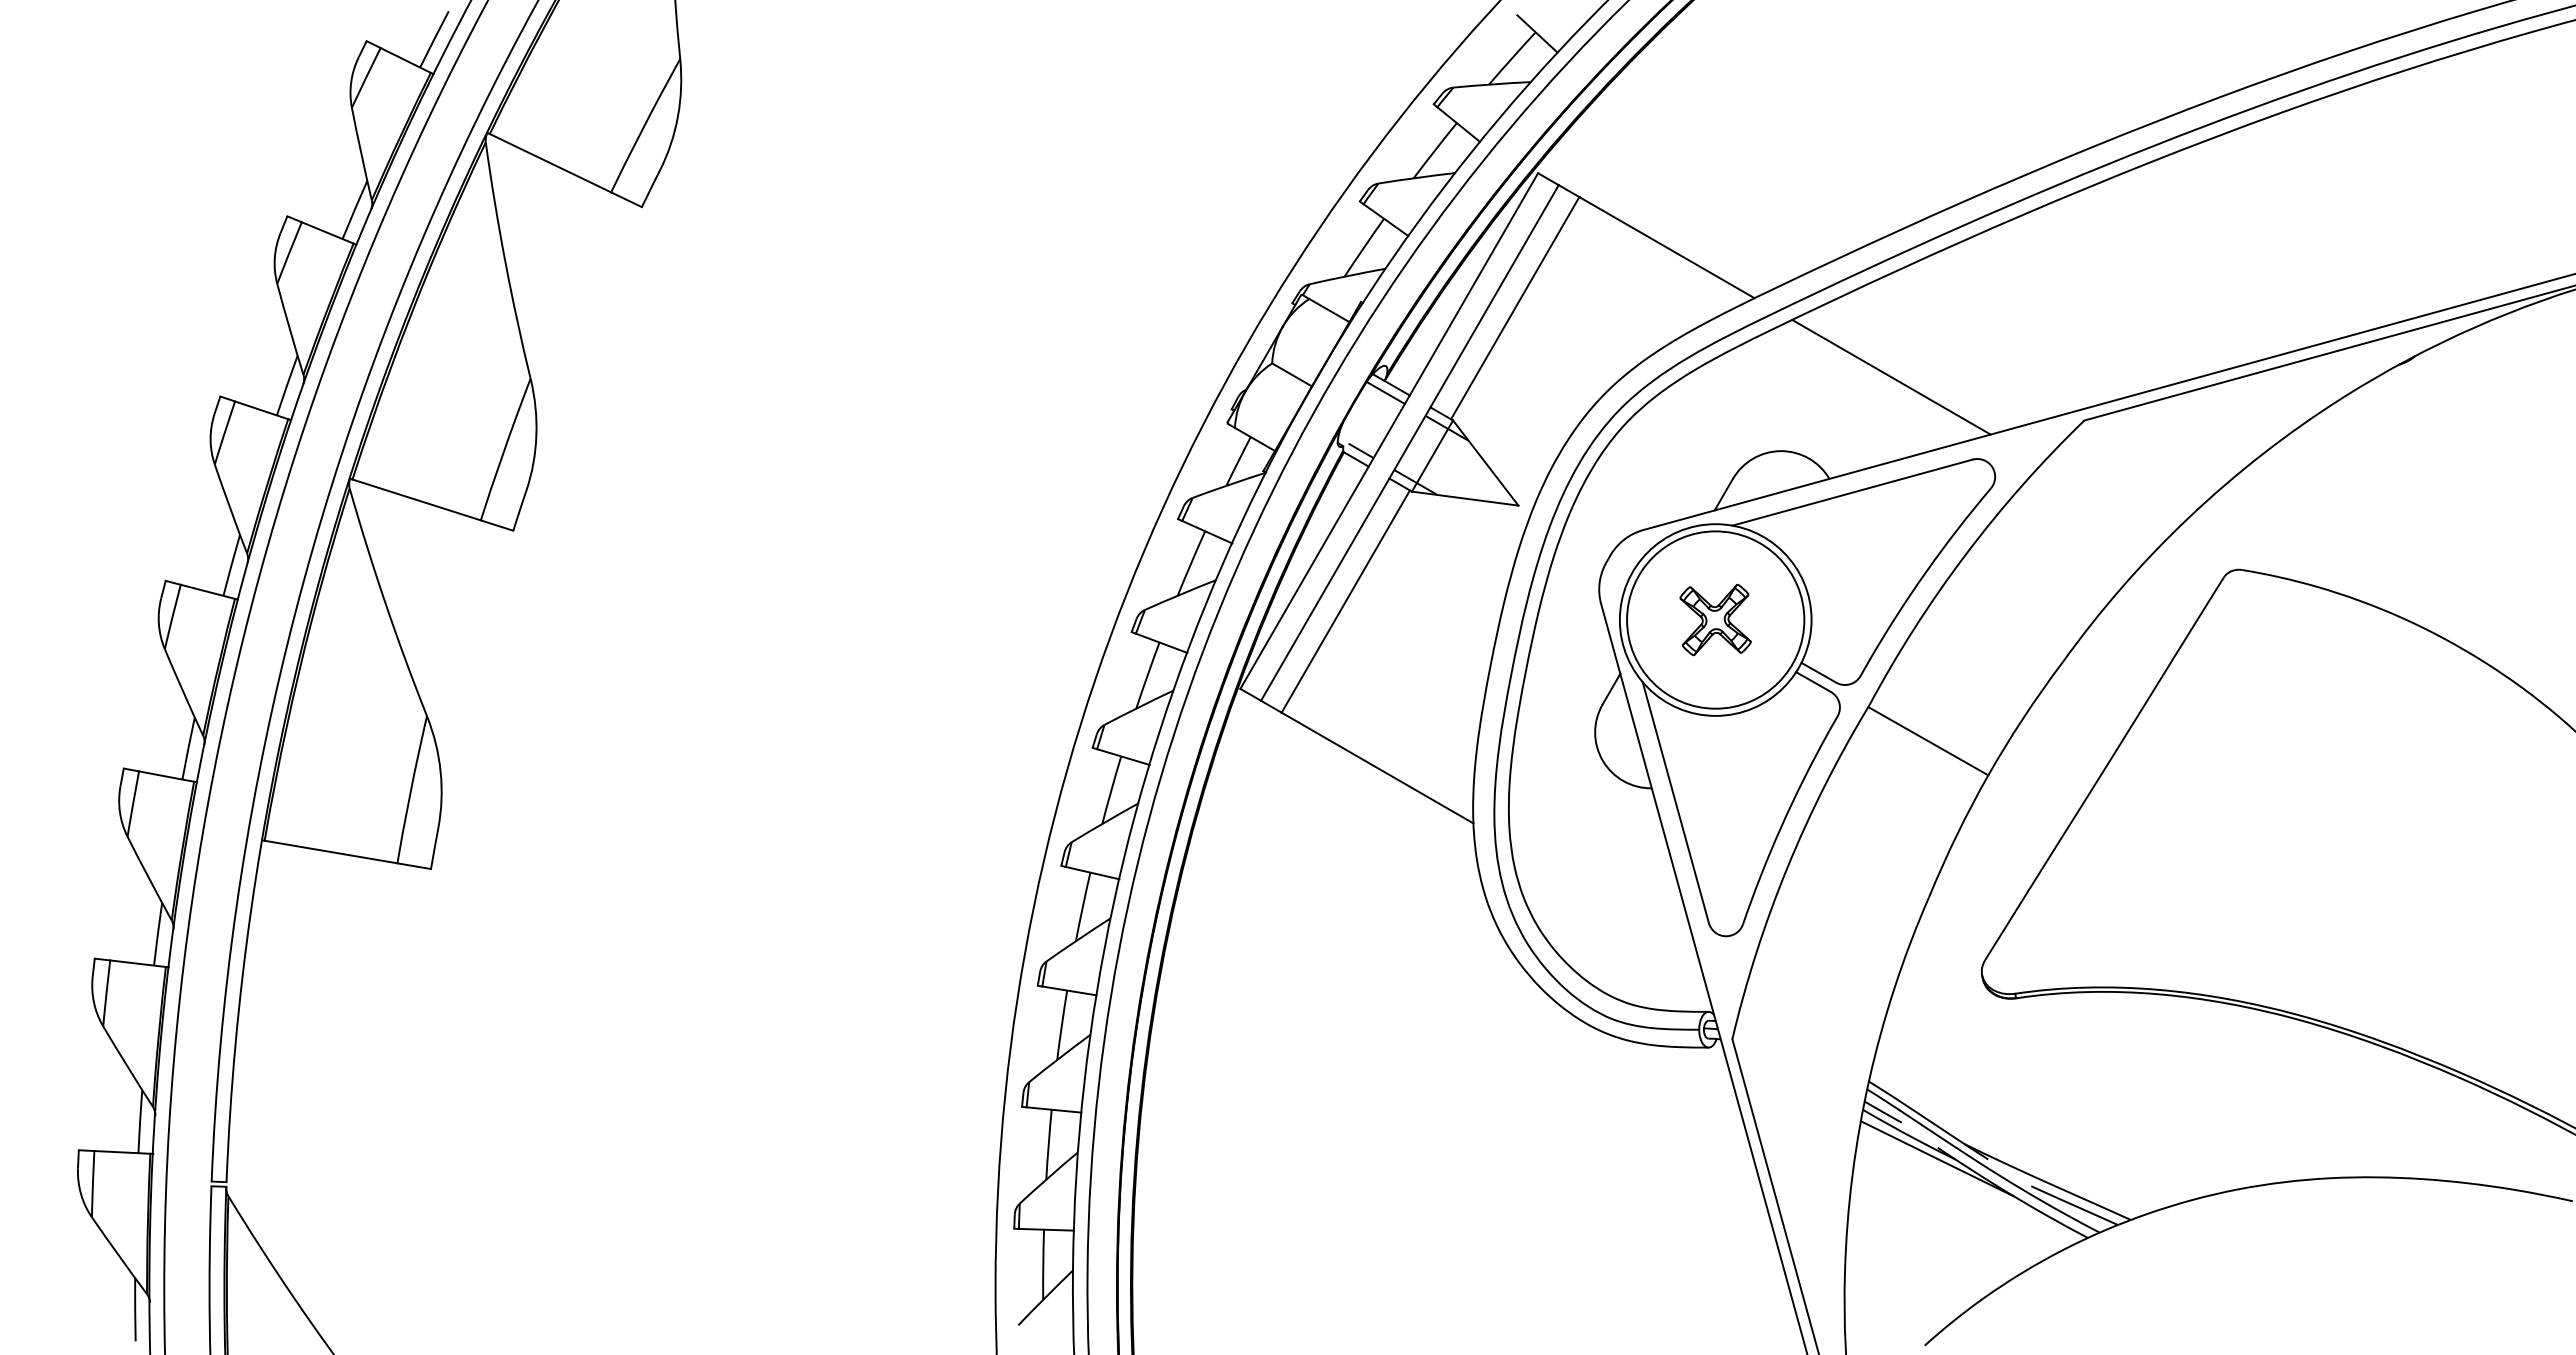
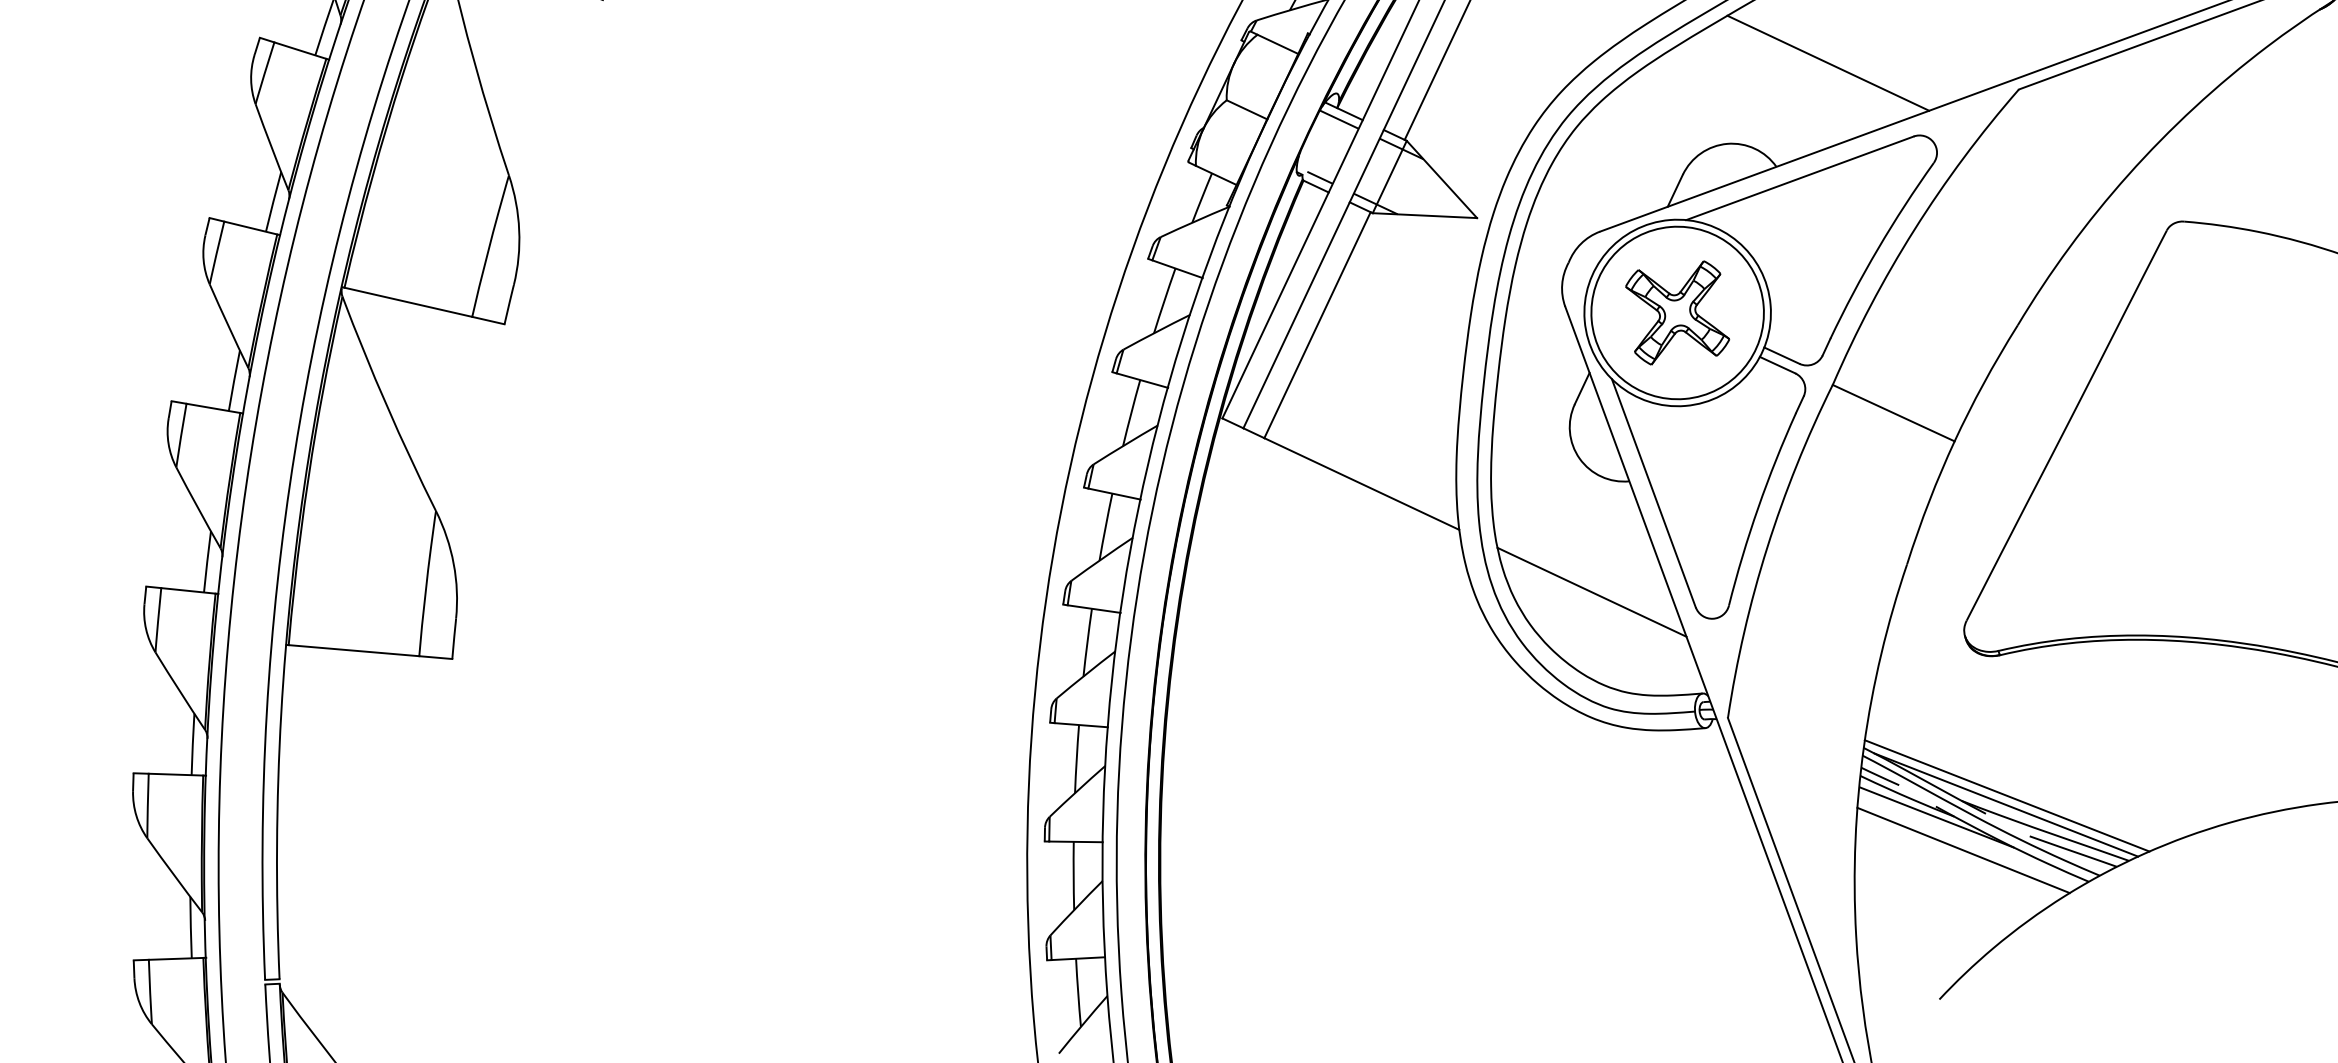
part: (1715, 619) -> (1677, 312), size x1.43
line: (1603, 898) -> (1591, 592), added
line: (2011, 1142) -> (2007, 795), added
line: (2009, 1152) -> (2005, 805), added
line: (1962, 1194) -> (1963, 849), added

